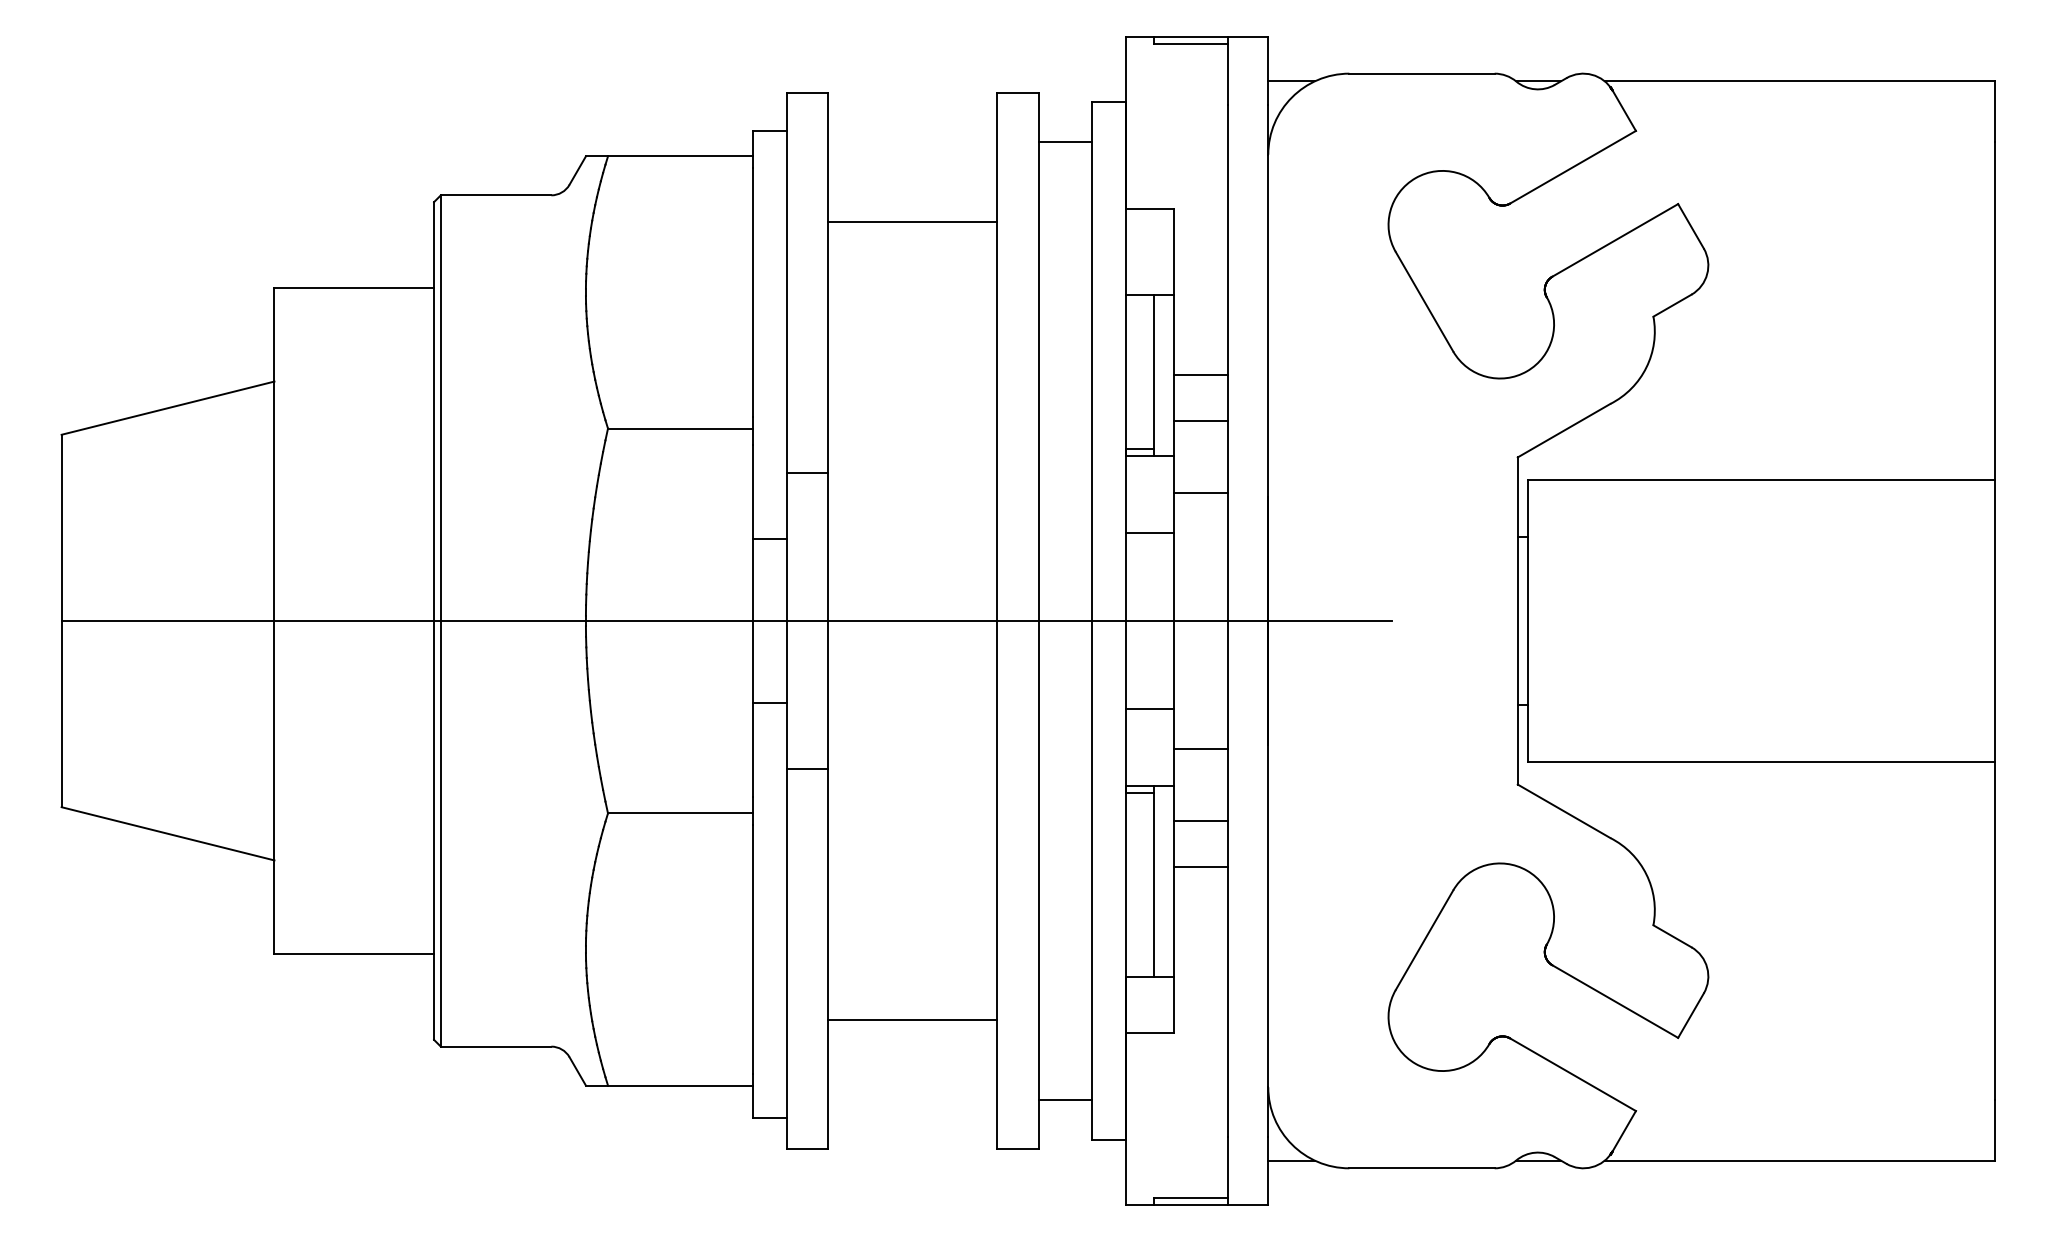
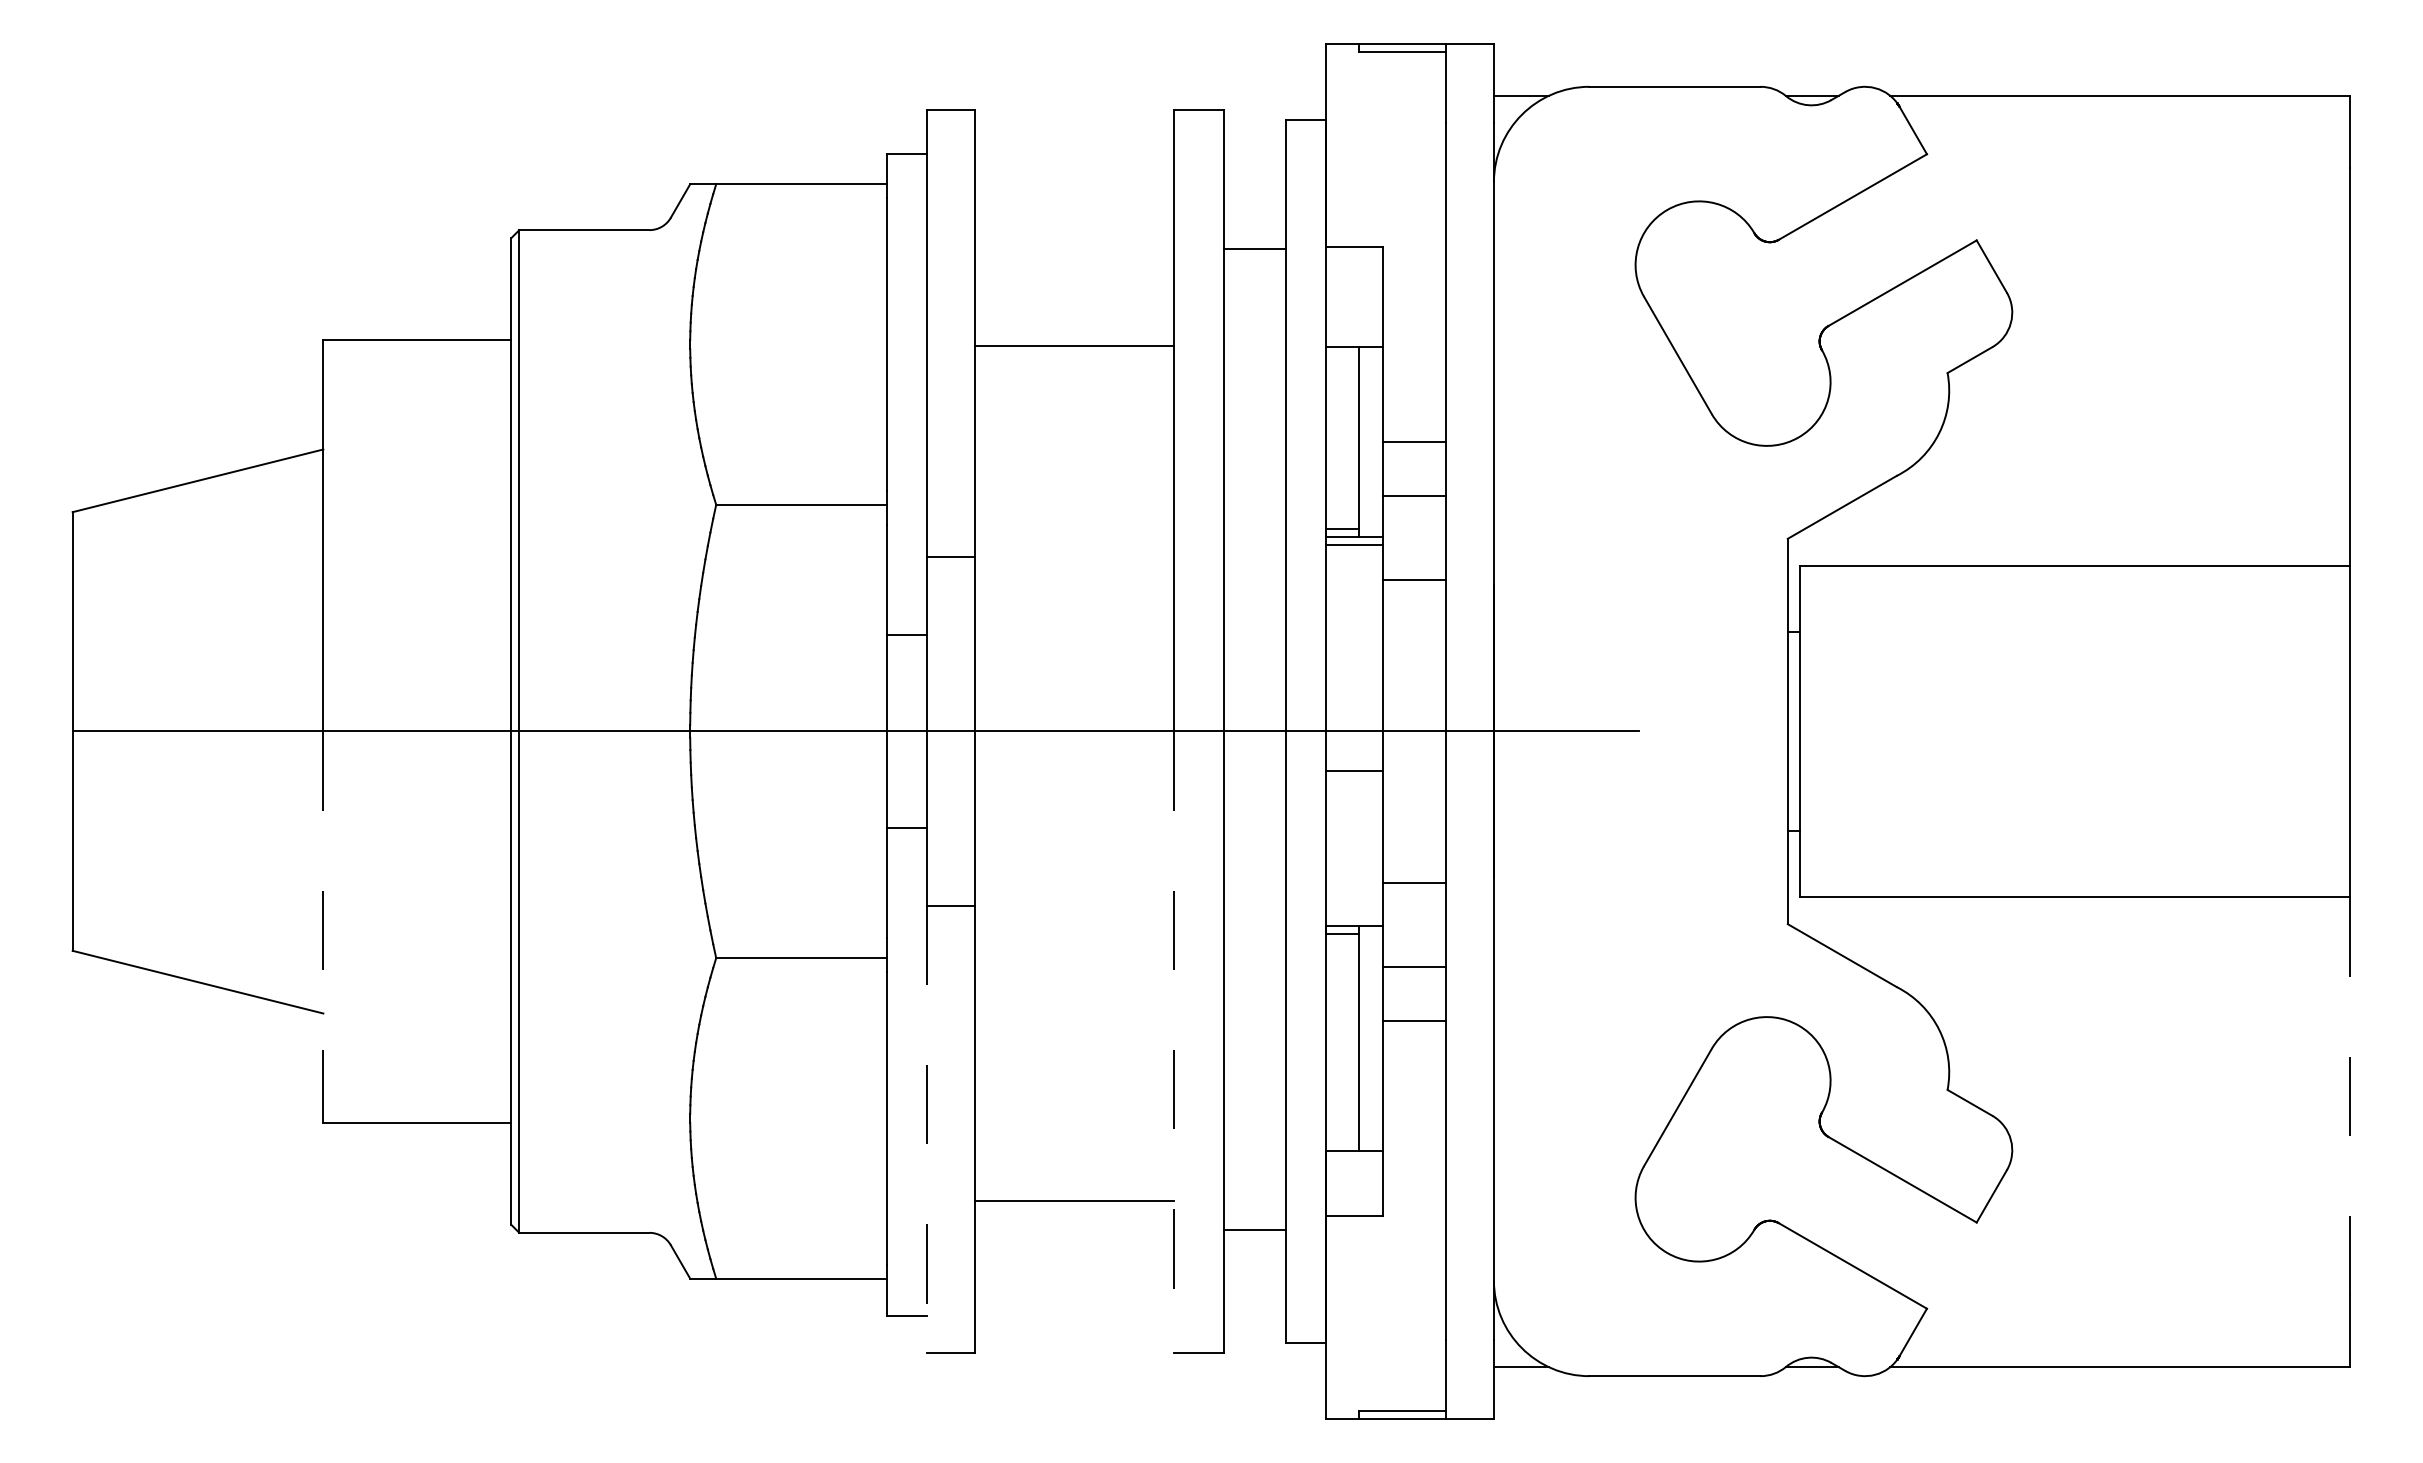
line: (1065, 142) -> (1254, 249), moved
line: (911, 221) -> (1073, 345), moved
line: (1149, 533) -> (1353, 545), moved
line: (1149, 708) -> (1353, 770), moved
line: (274, 787) -> (323, 927), solid -> dashed
line: (996, 885) -> (1173, 1042), solid -> dashed
line: (1995, 930) -> (2350, 1095), solid -> dashed
line: (787, 958) -> (927, 1129), solid -> dashed
line: (1065, 1099) -> (1254, 1229), moved

